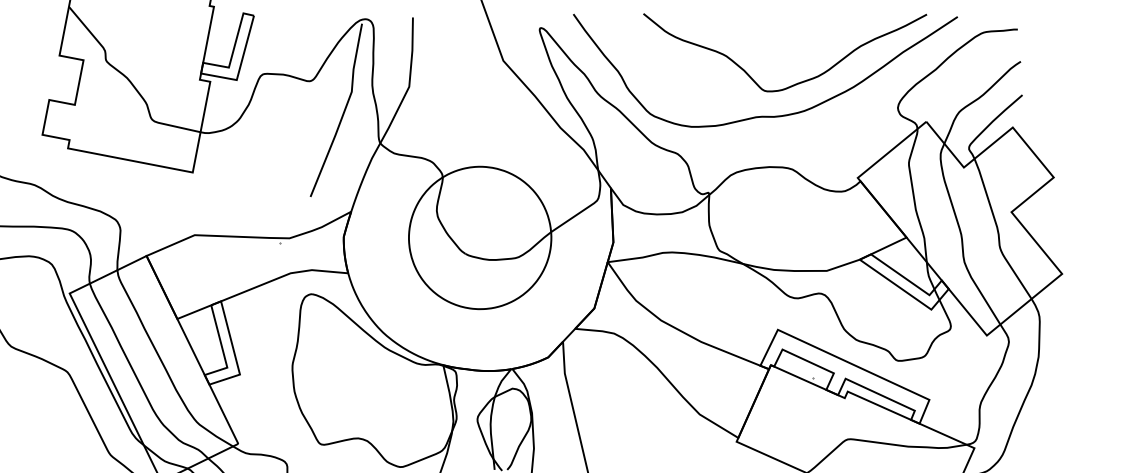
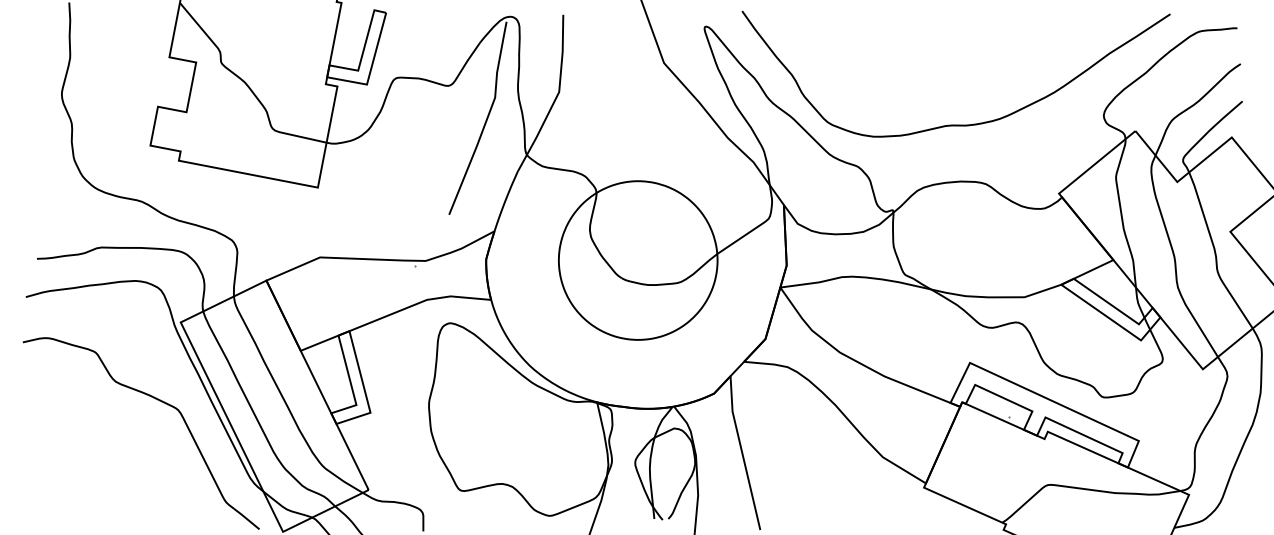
curve: (795, 83) -> (989, 88), removed

